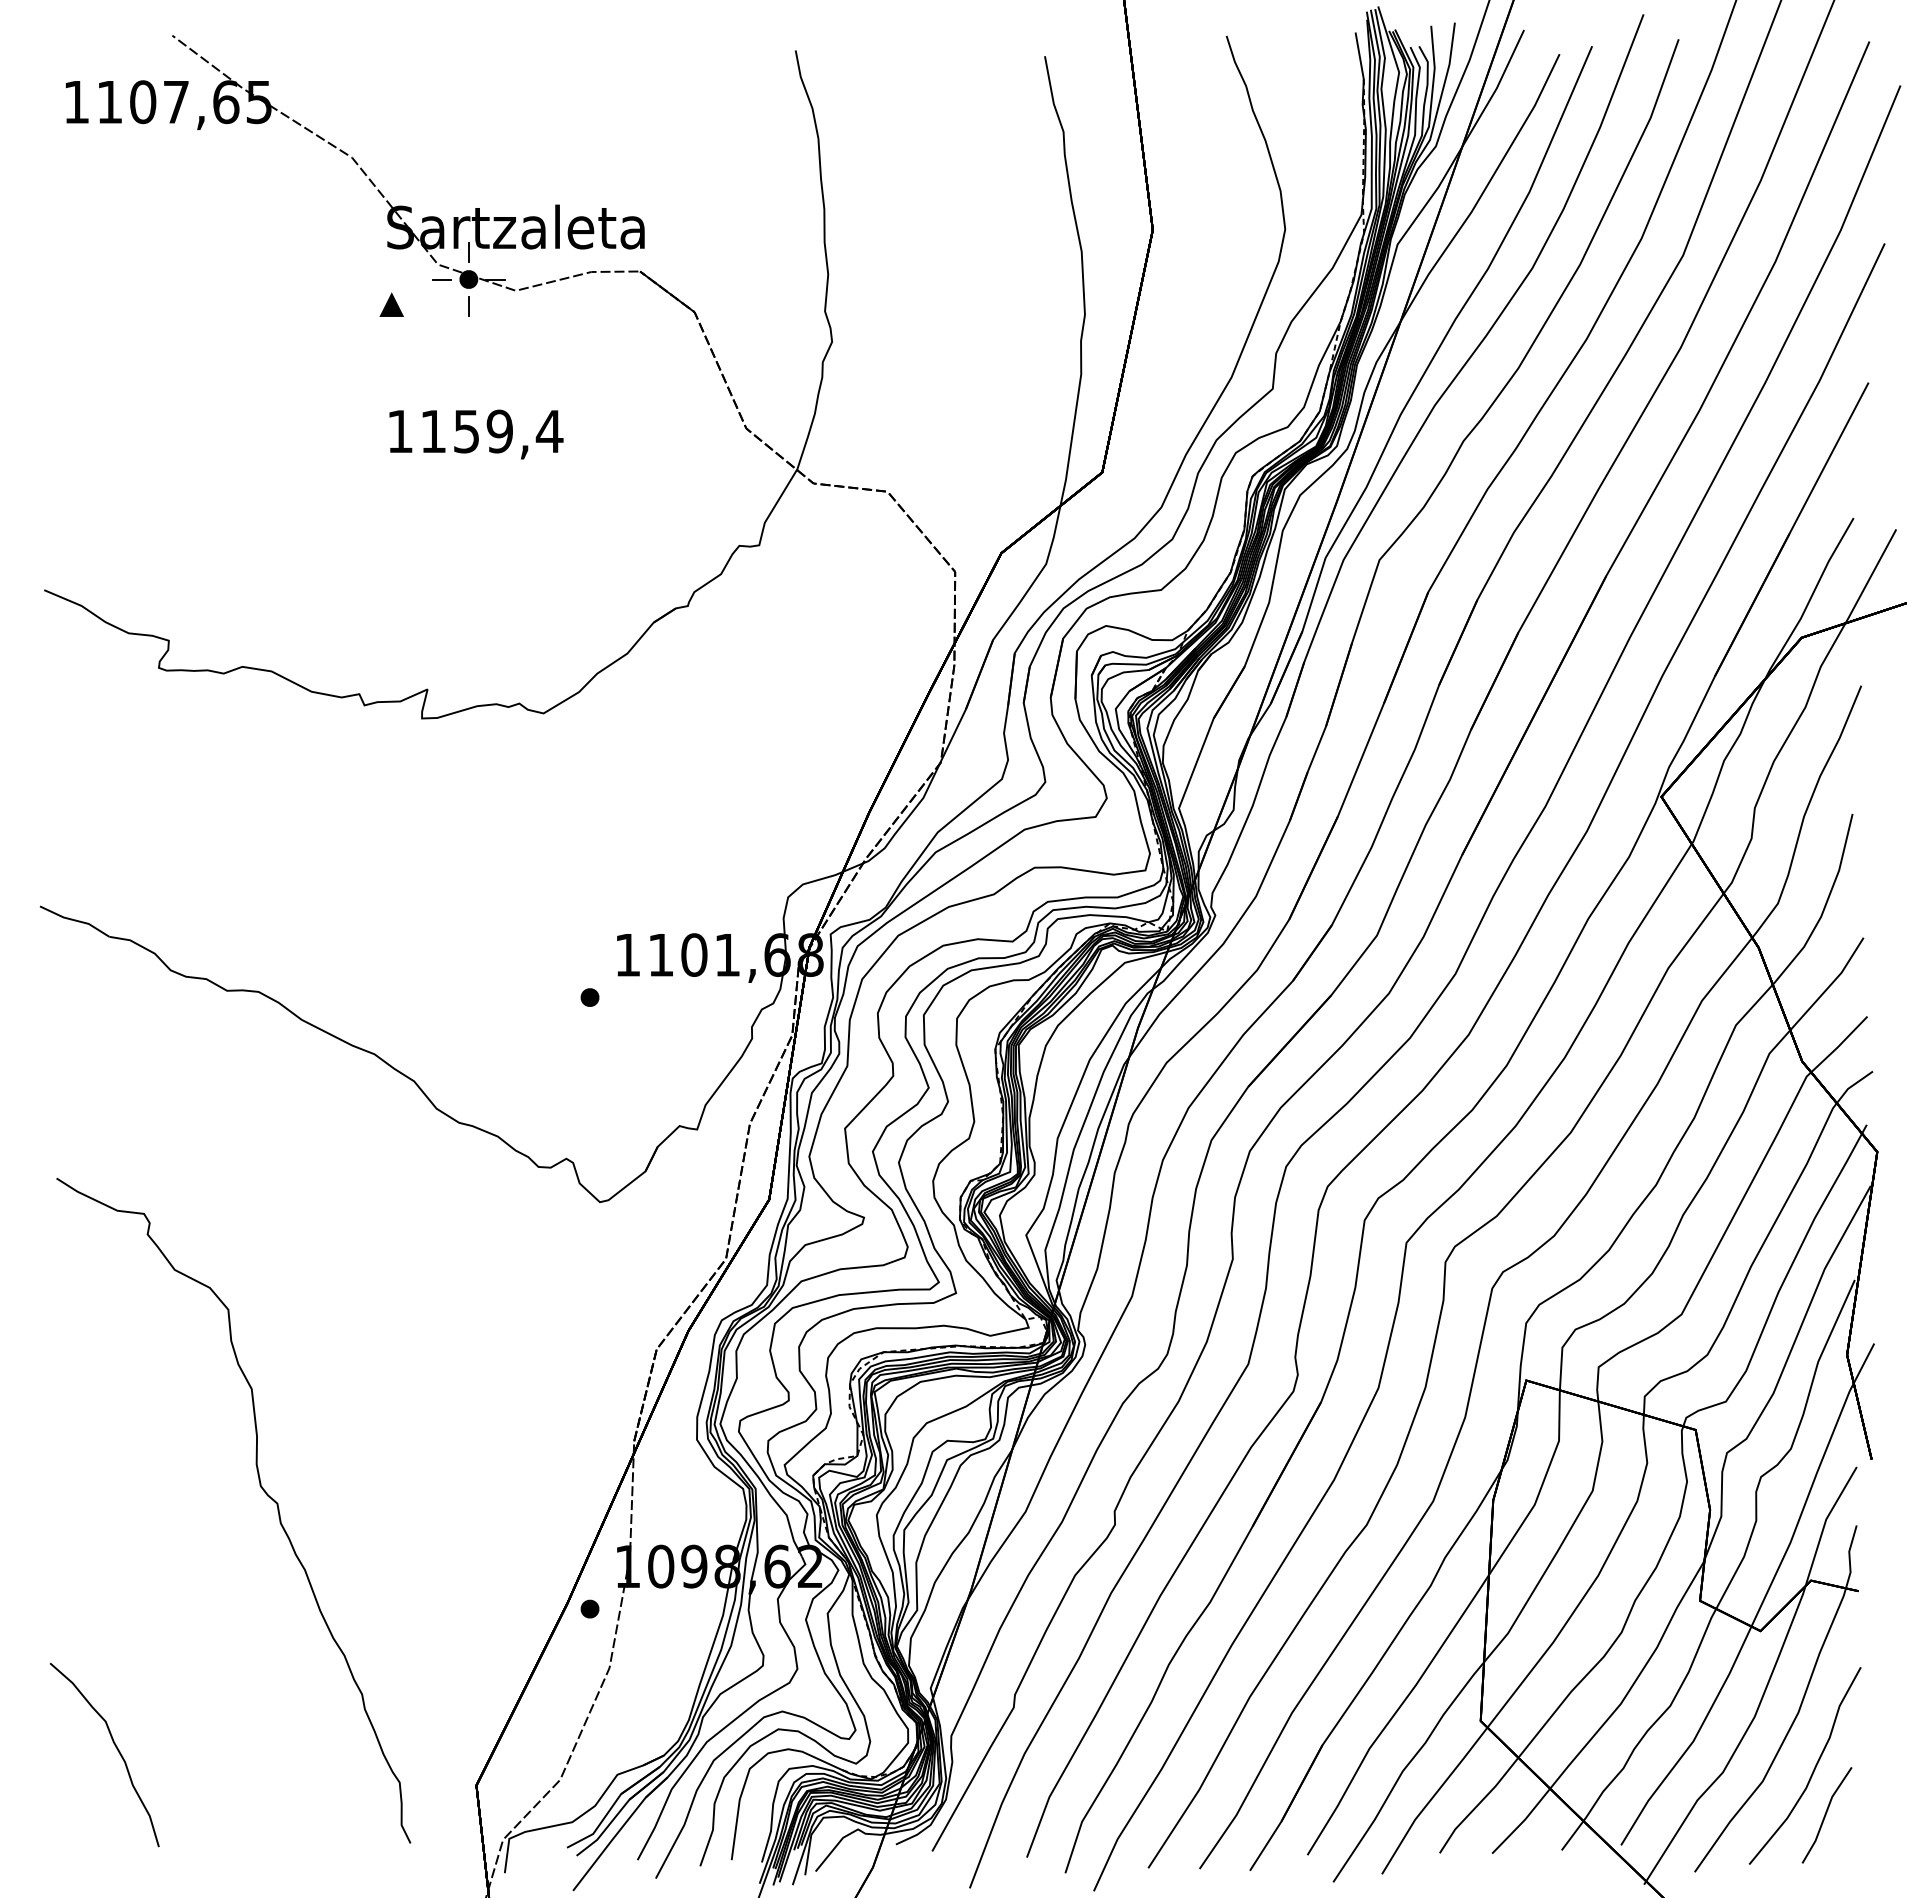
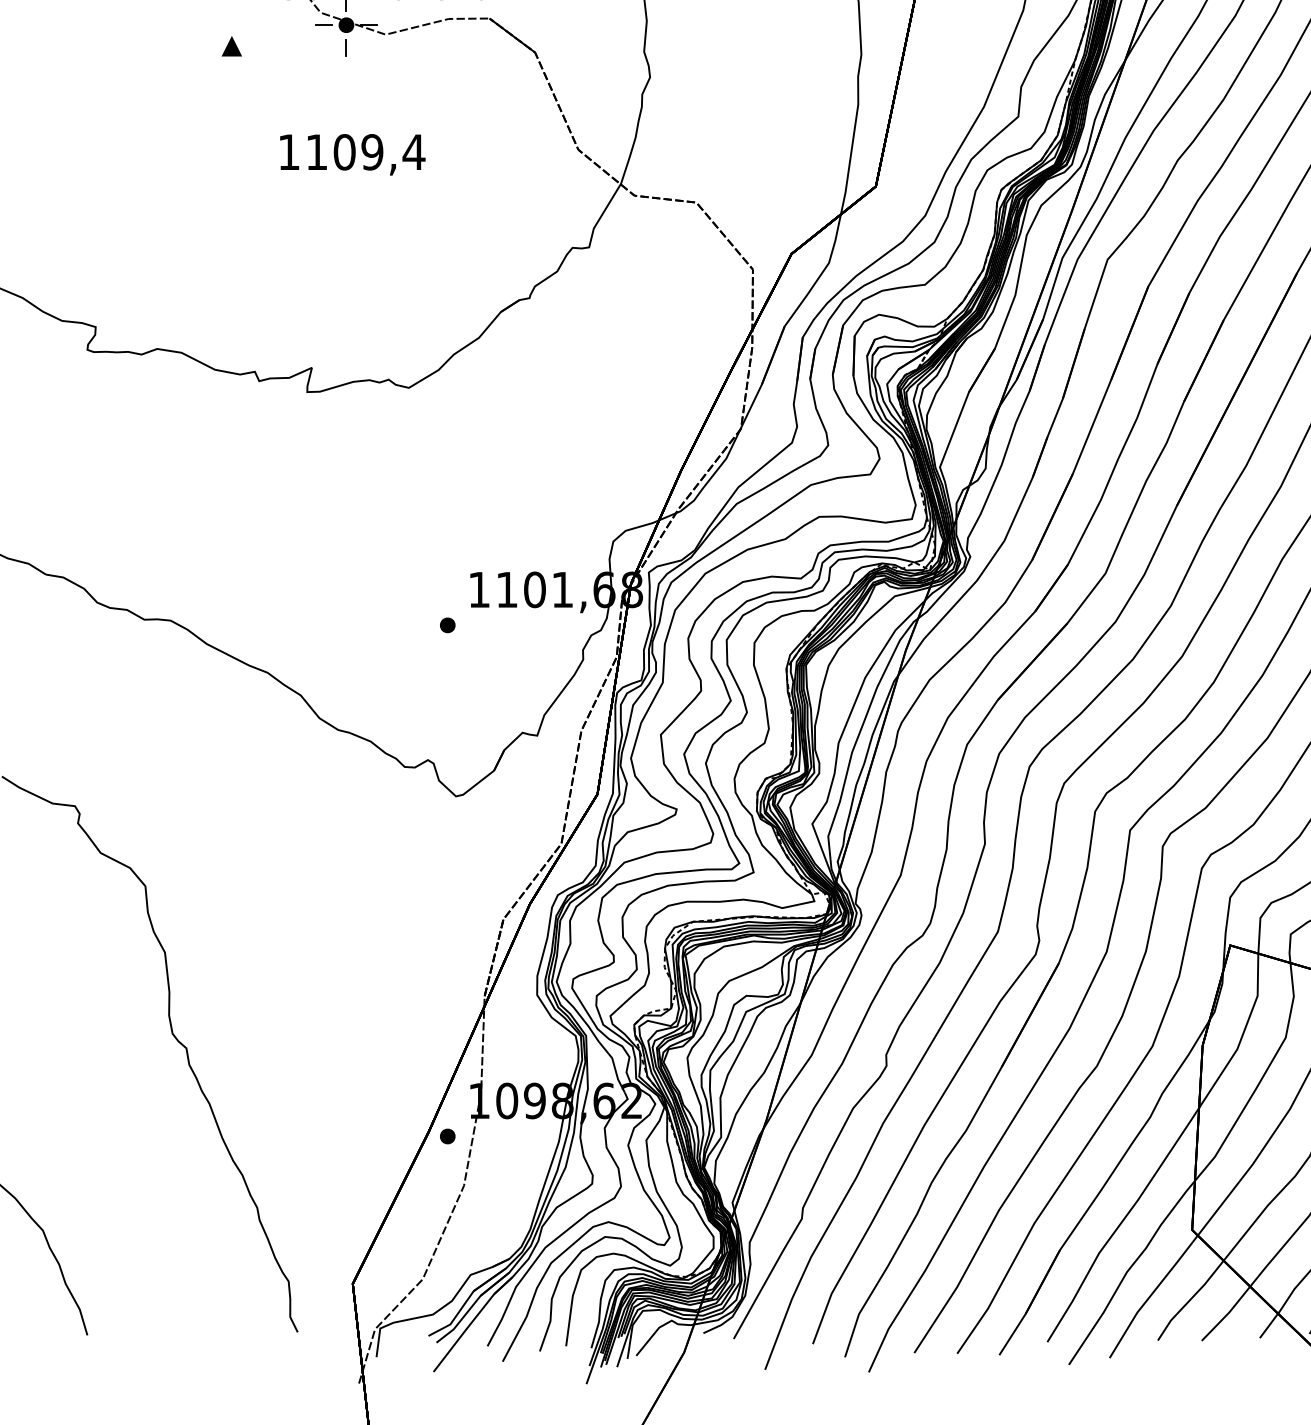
part: (391, 304) -> (231, 46), moved
text: (466, 431) -> (344, 152), 1159,4 -> 1109,4

